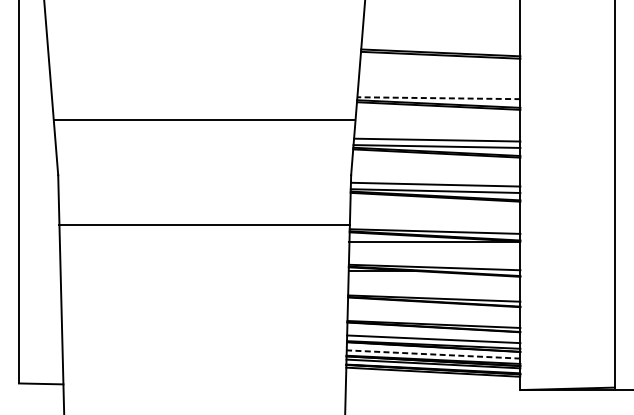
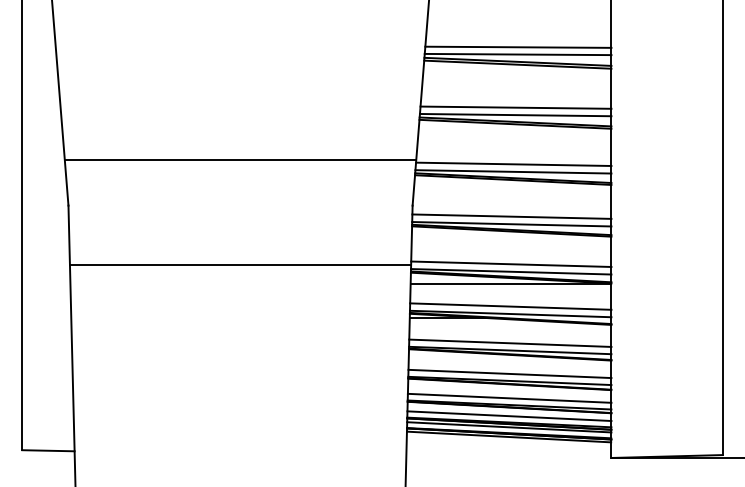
line: (441, 39) -> (518, 46), added
line: (440, 46) -> (517, 54), added
line: (438, 91) -> (515, 107), added
line: (438, 98) -> (515, 115), dashed -> solid
line: (204, 120) -> (240, 160), moved
line: (435, 224) -> (511, 263), added
line: (434, 261) -> (510, 306), added
line: (434, 291) -> (510, 342), added
line: (433, 318) -> (509, 373), added
line: (432, 354) -> (508, 416), dashed -> solid

